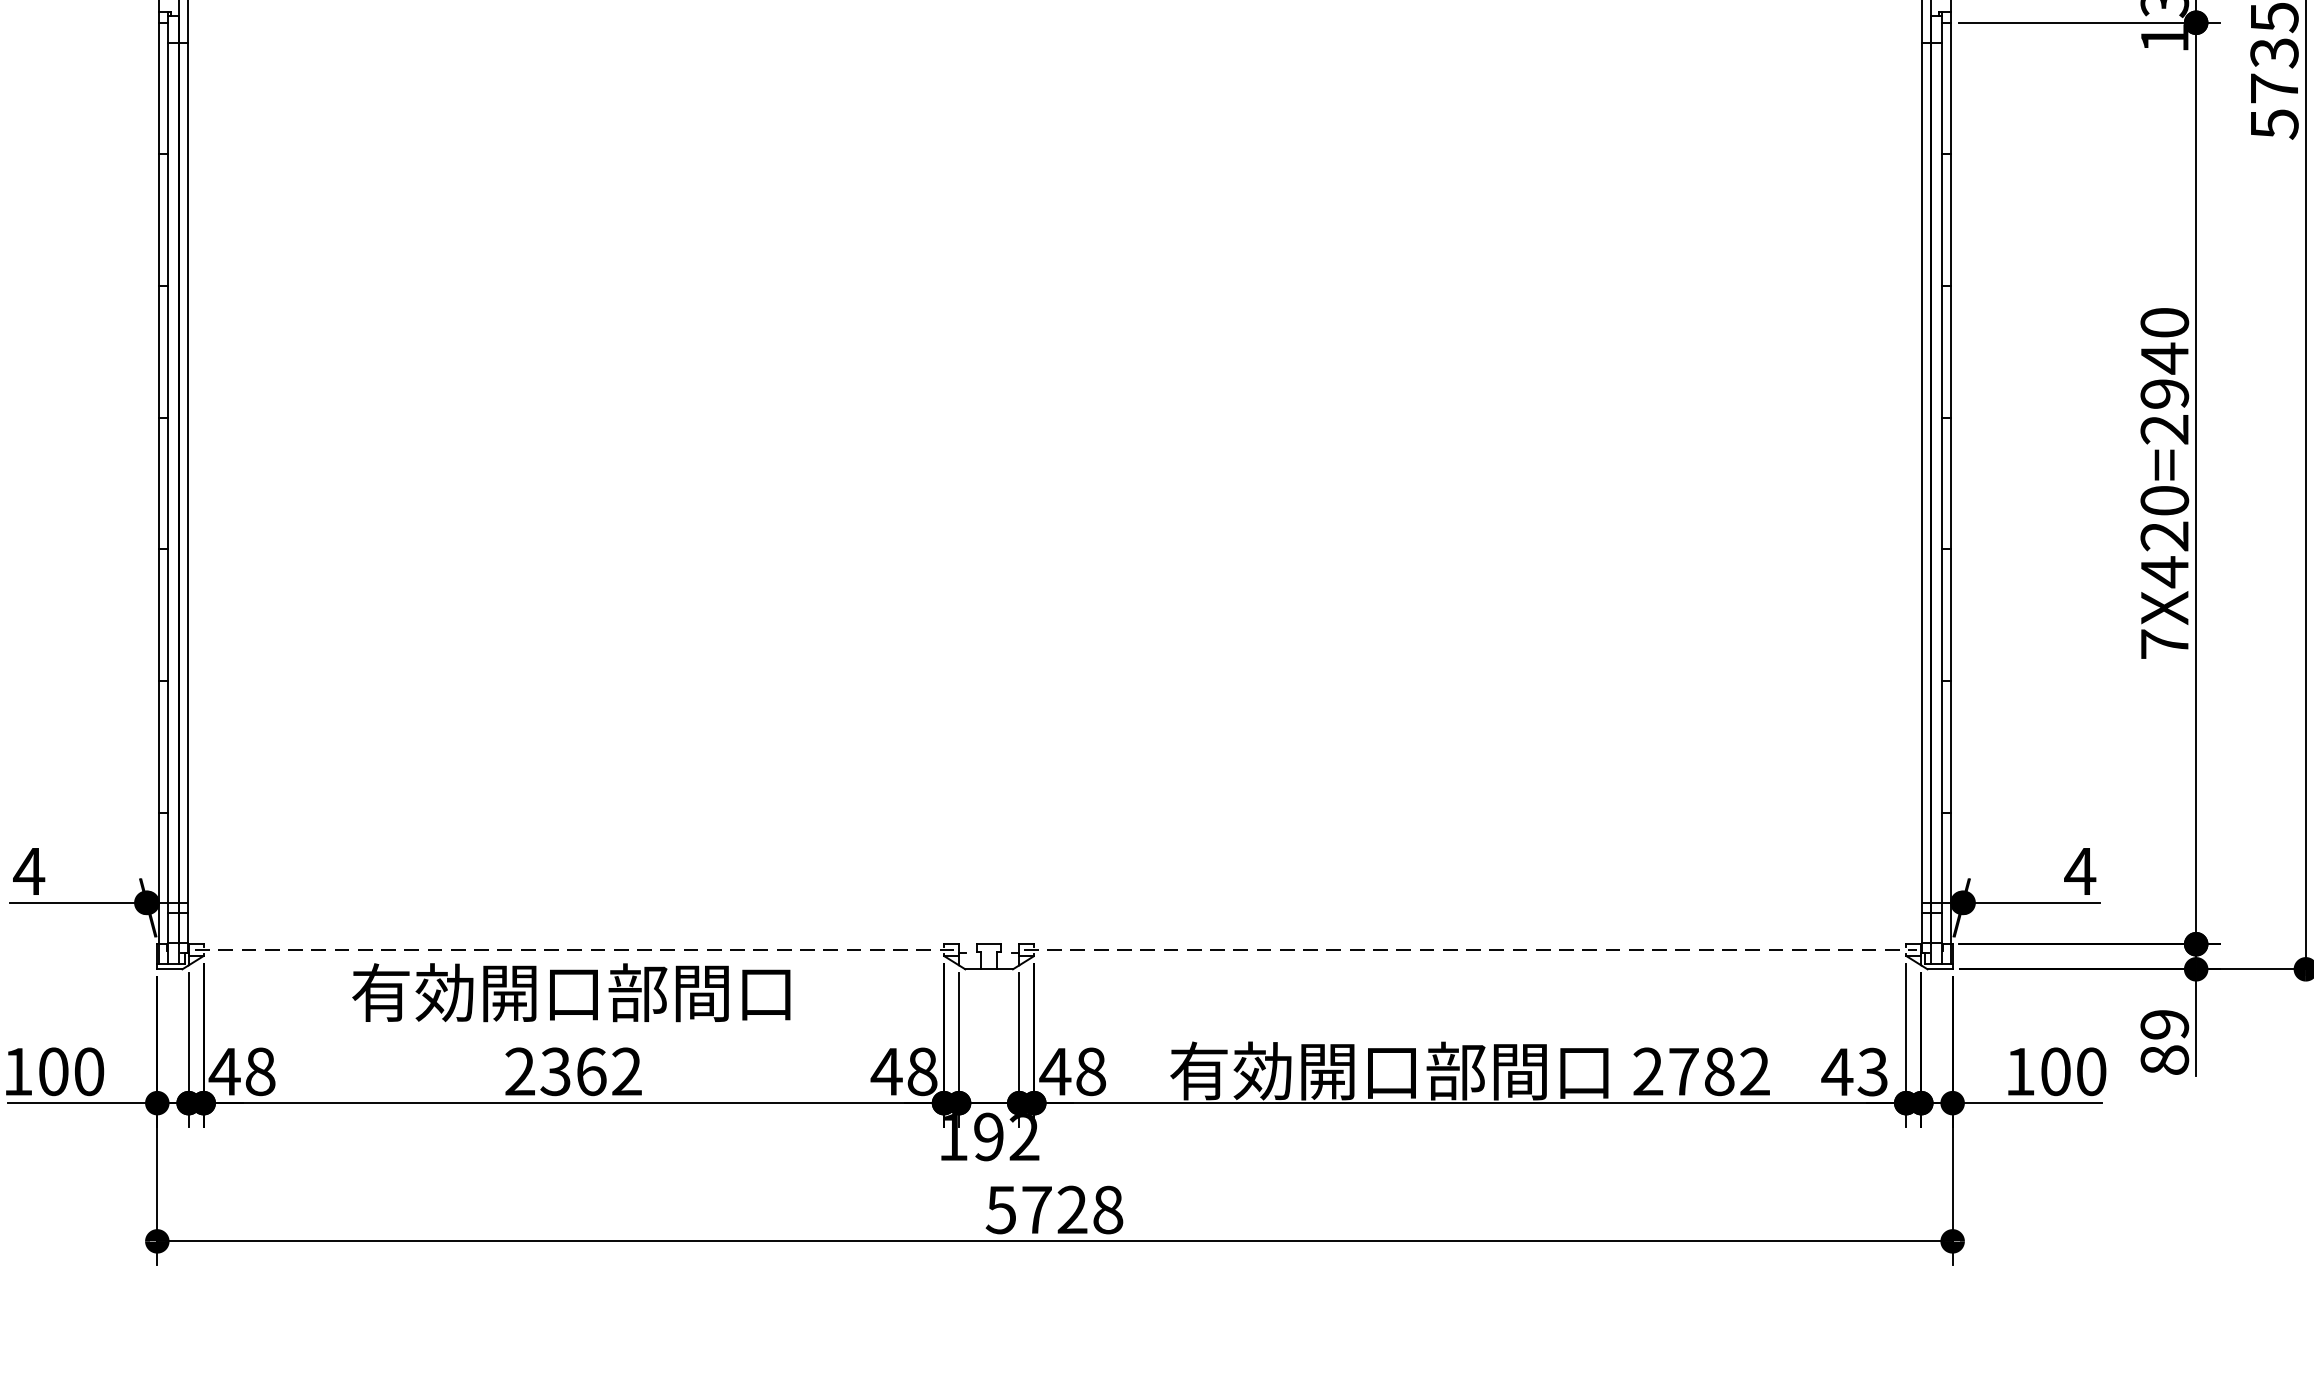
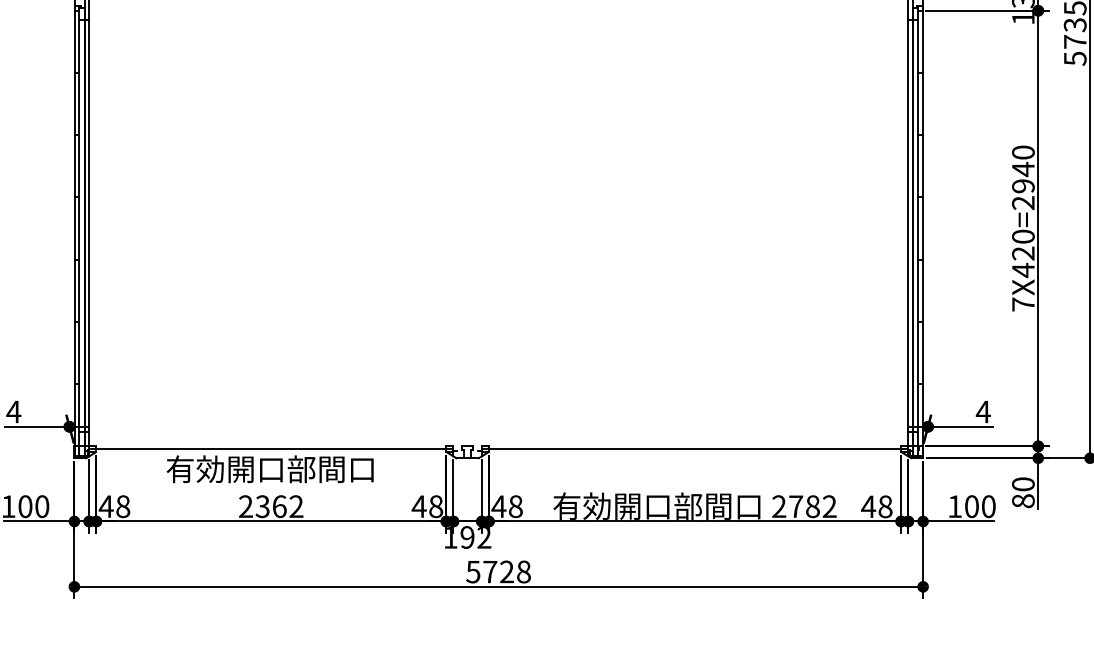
line: (574, 950) -> (271, 449), dashed -> solid
line: (1471, 950) -> (695, 449), dashed -> solid
text: (2164, 1024) -> (1023, 484), 89 -> 80
text: (1873, 1071) -> (885, 506), 43 -> 48

